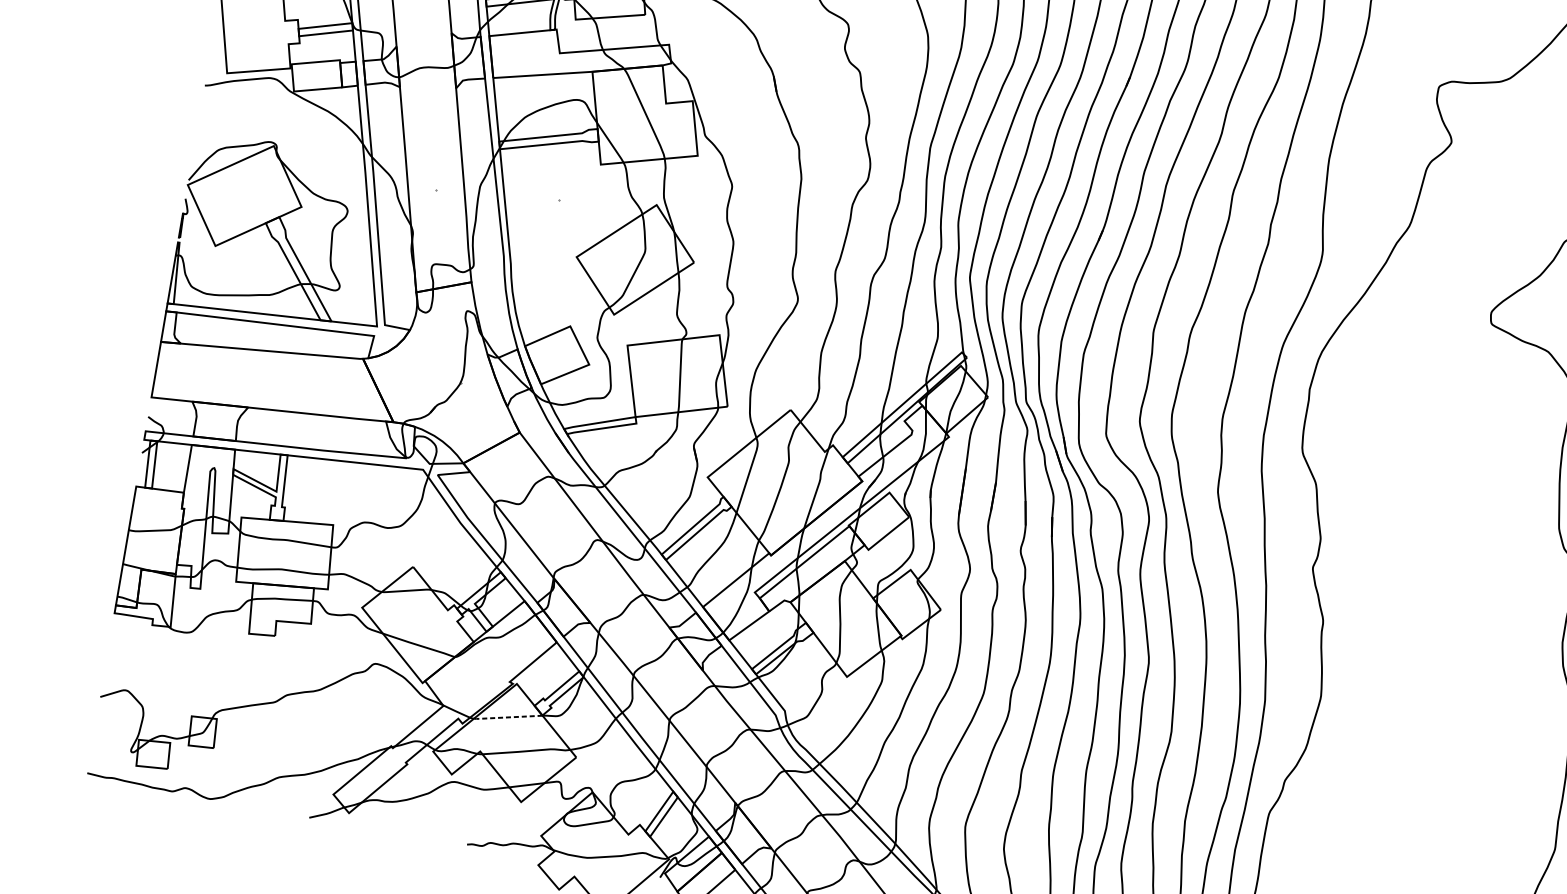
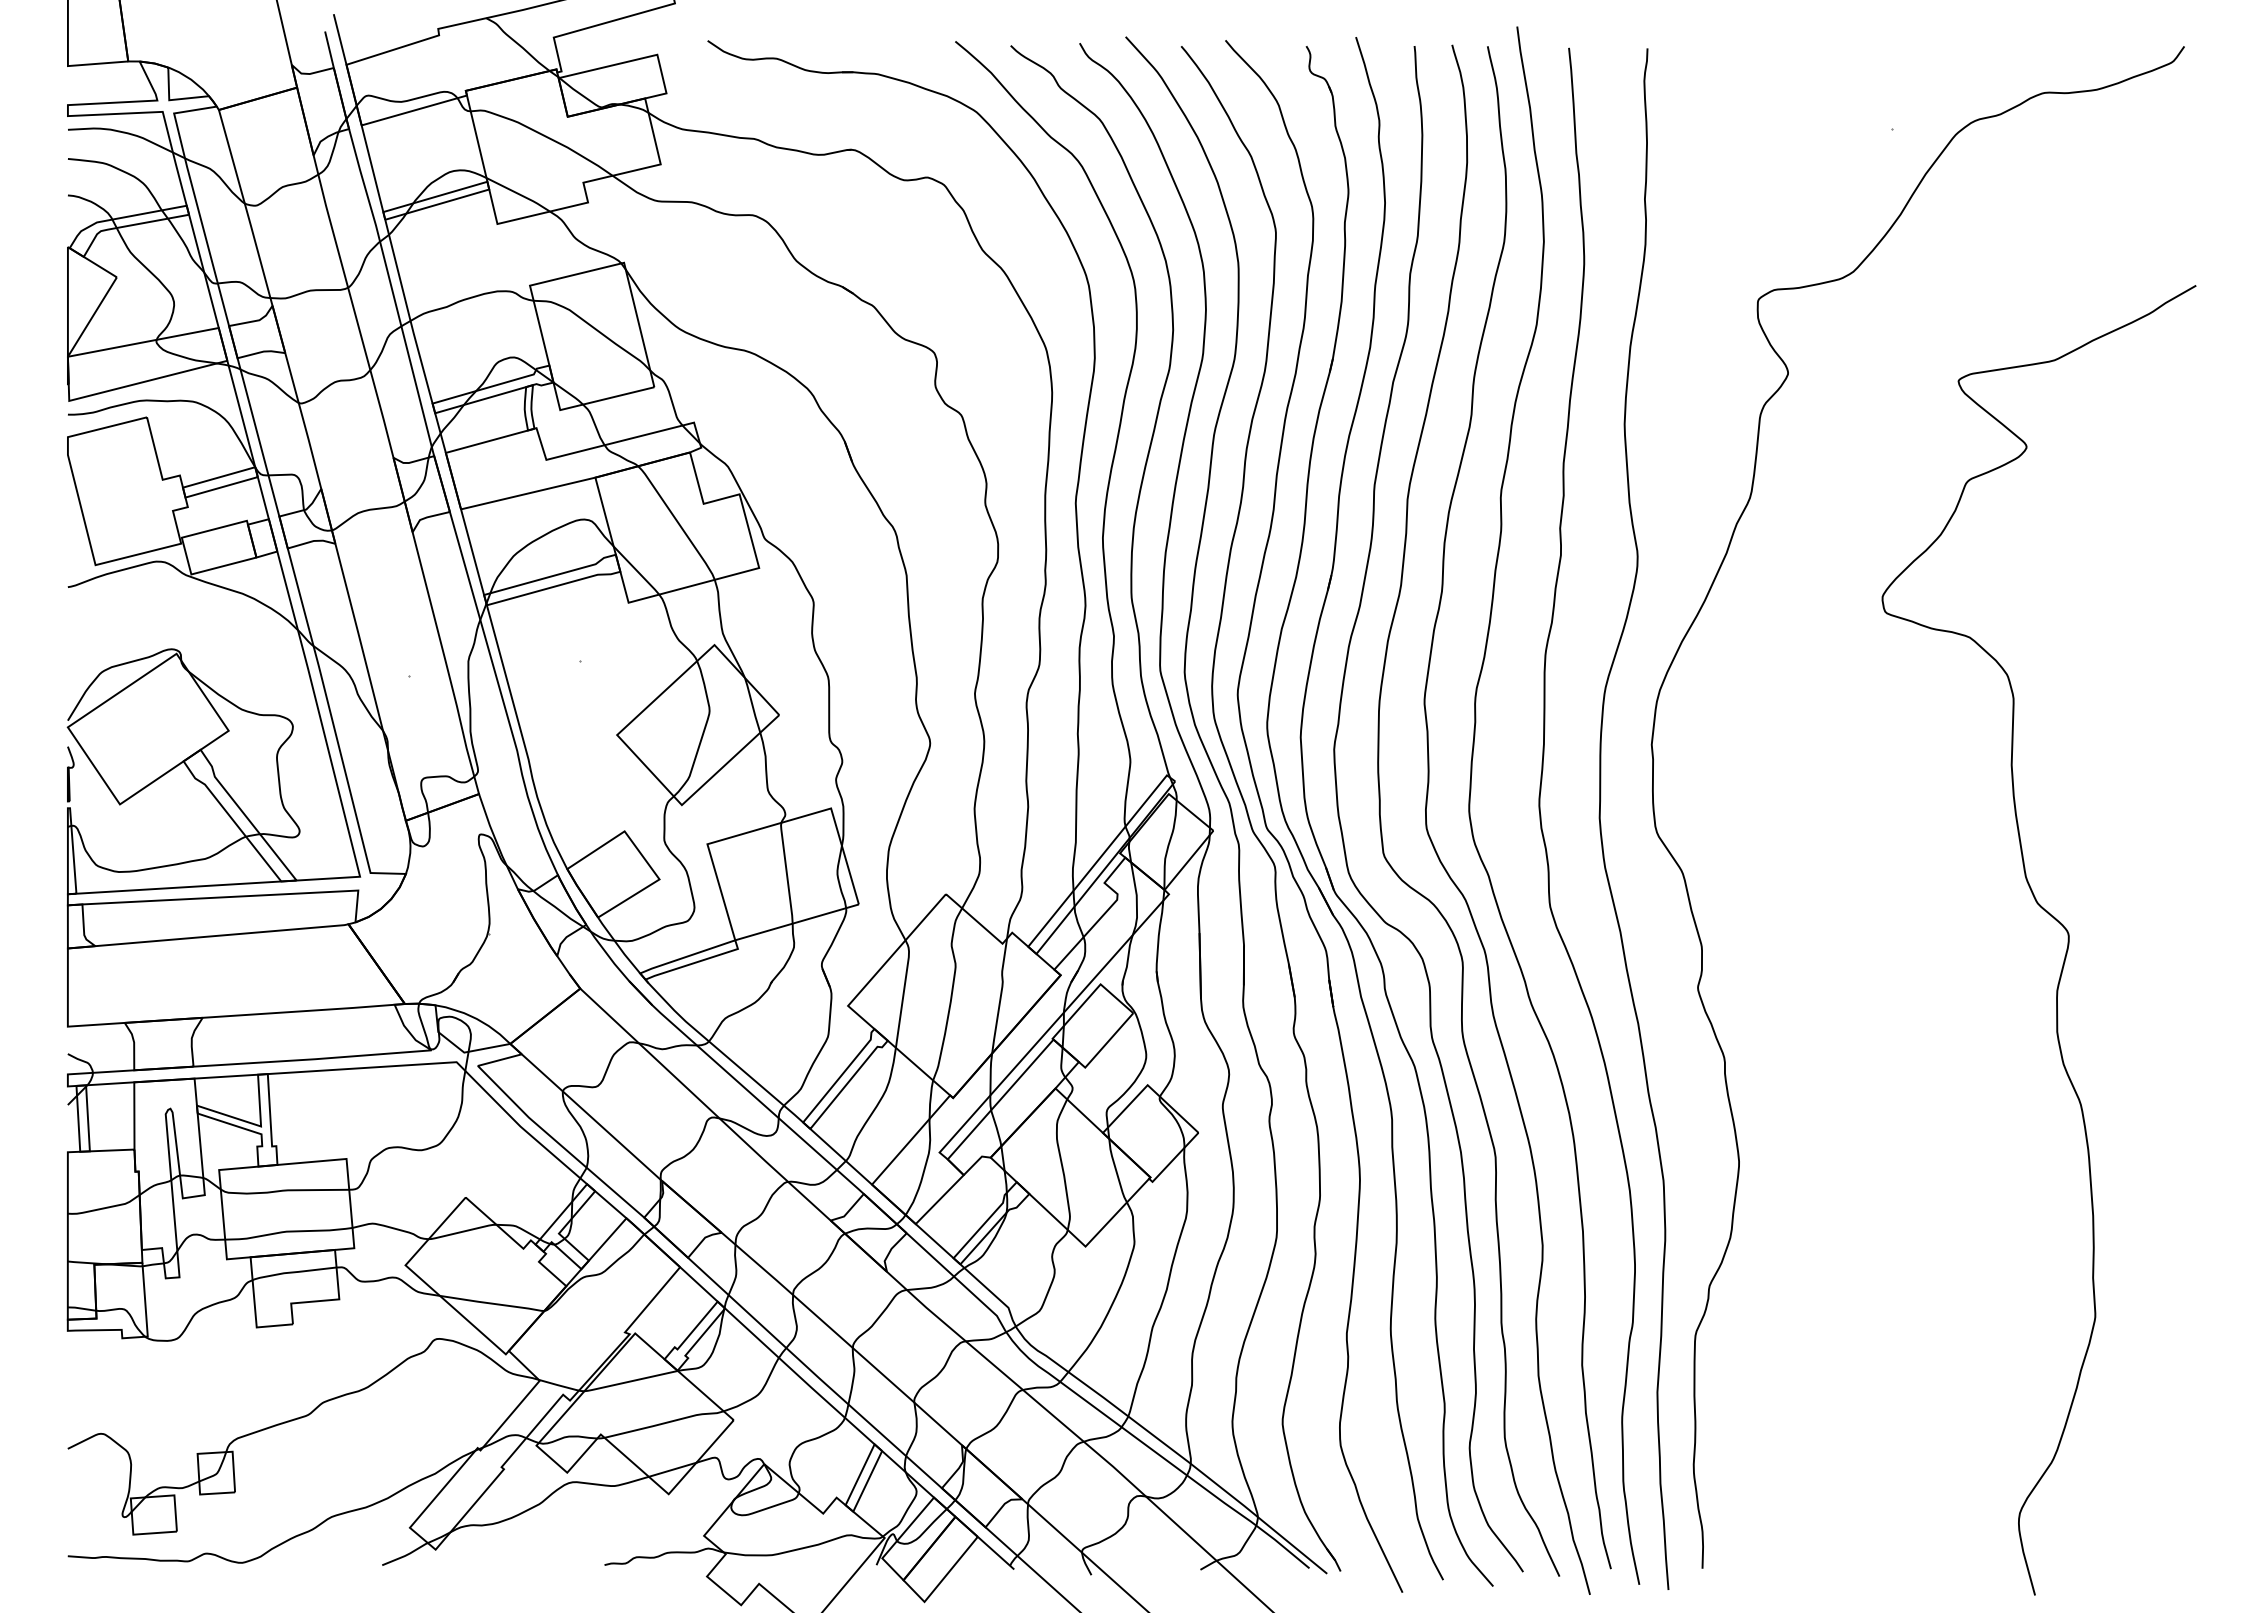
line: (507, 717) -> (629, 1381), dashed -> solid

